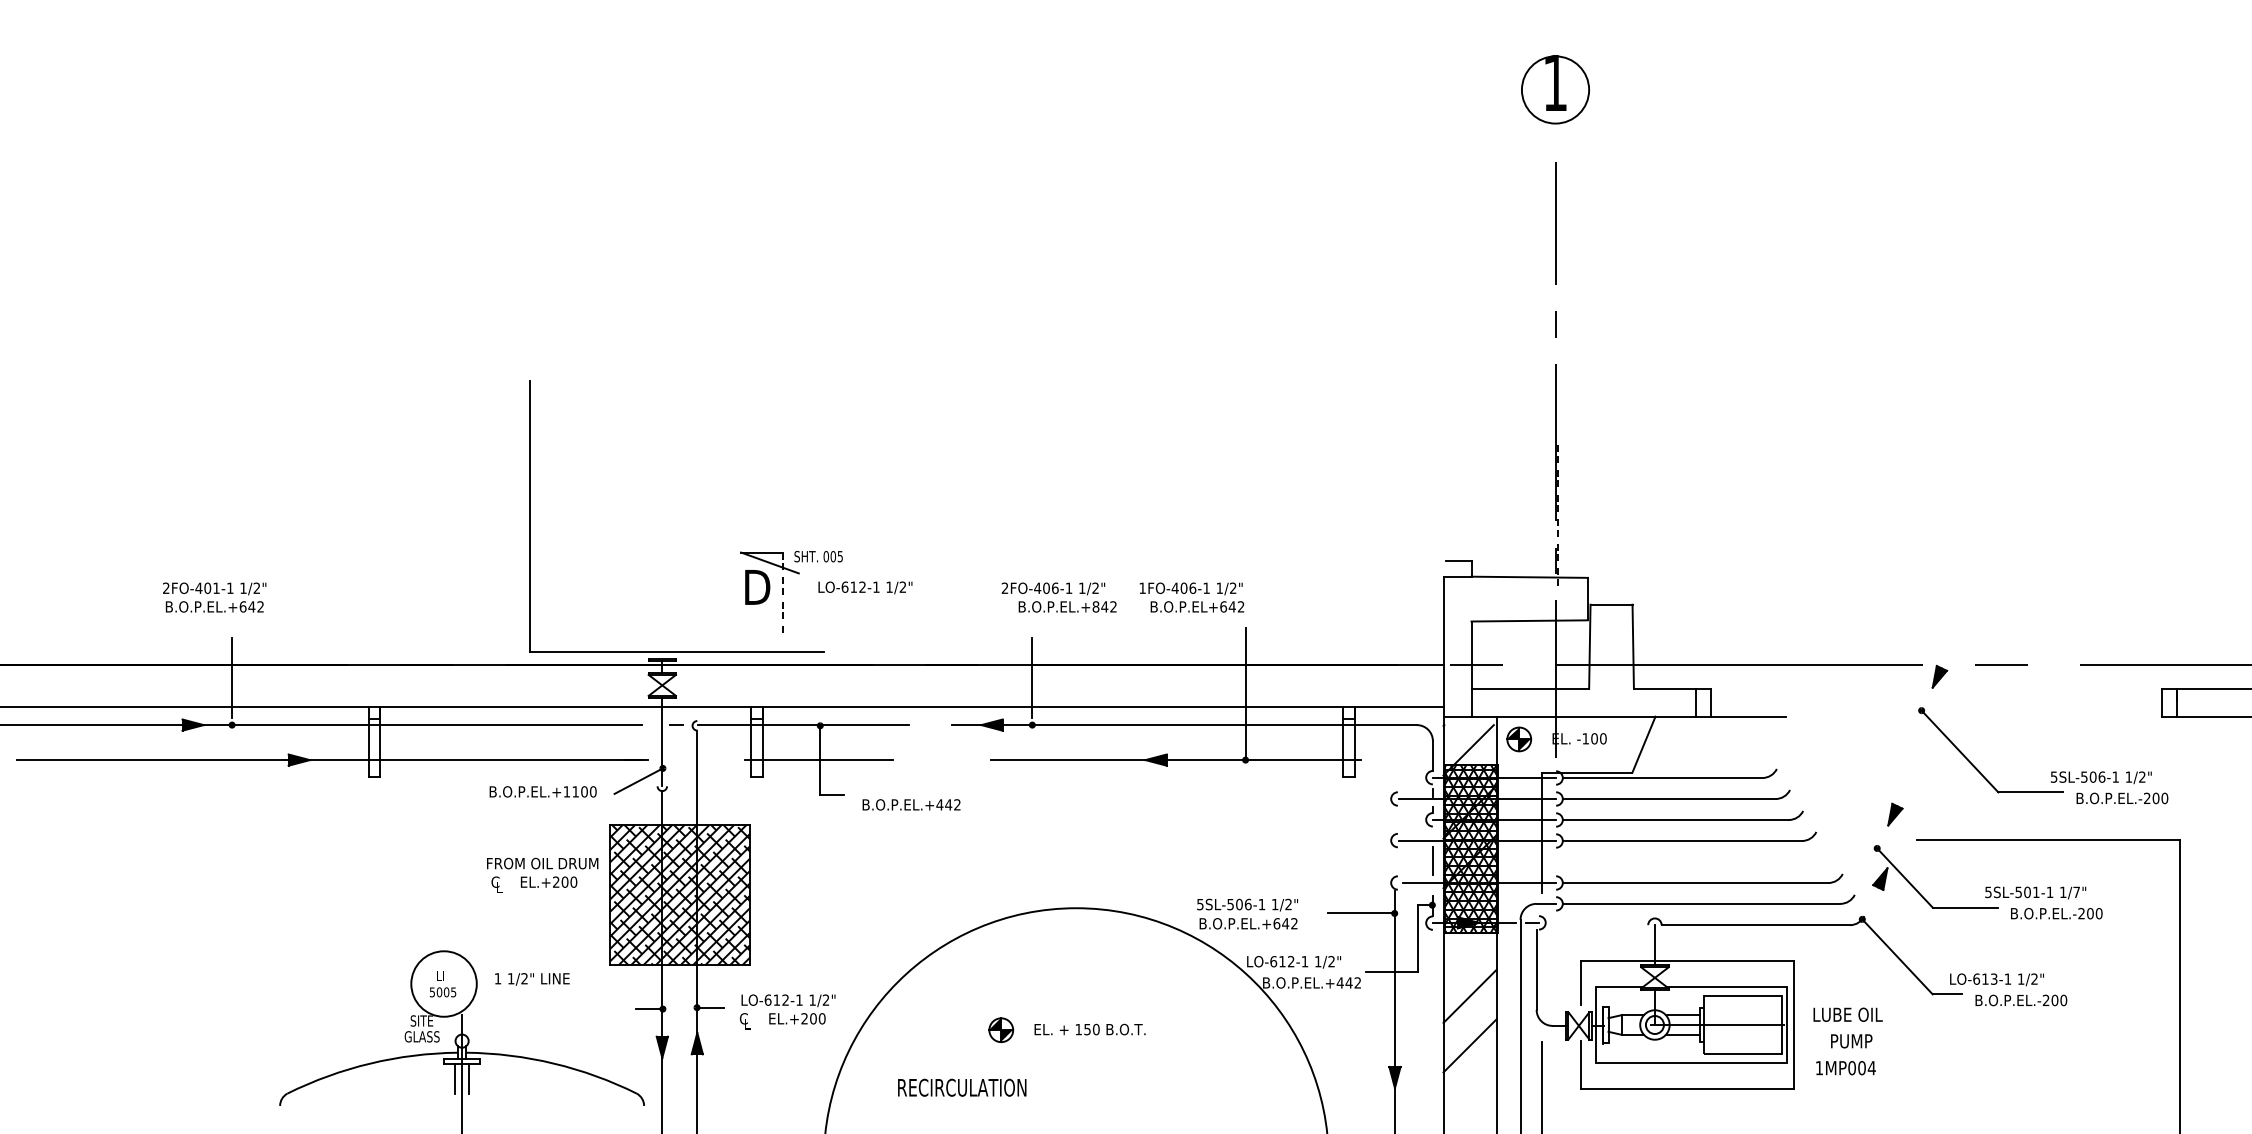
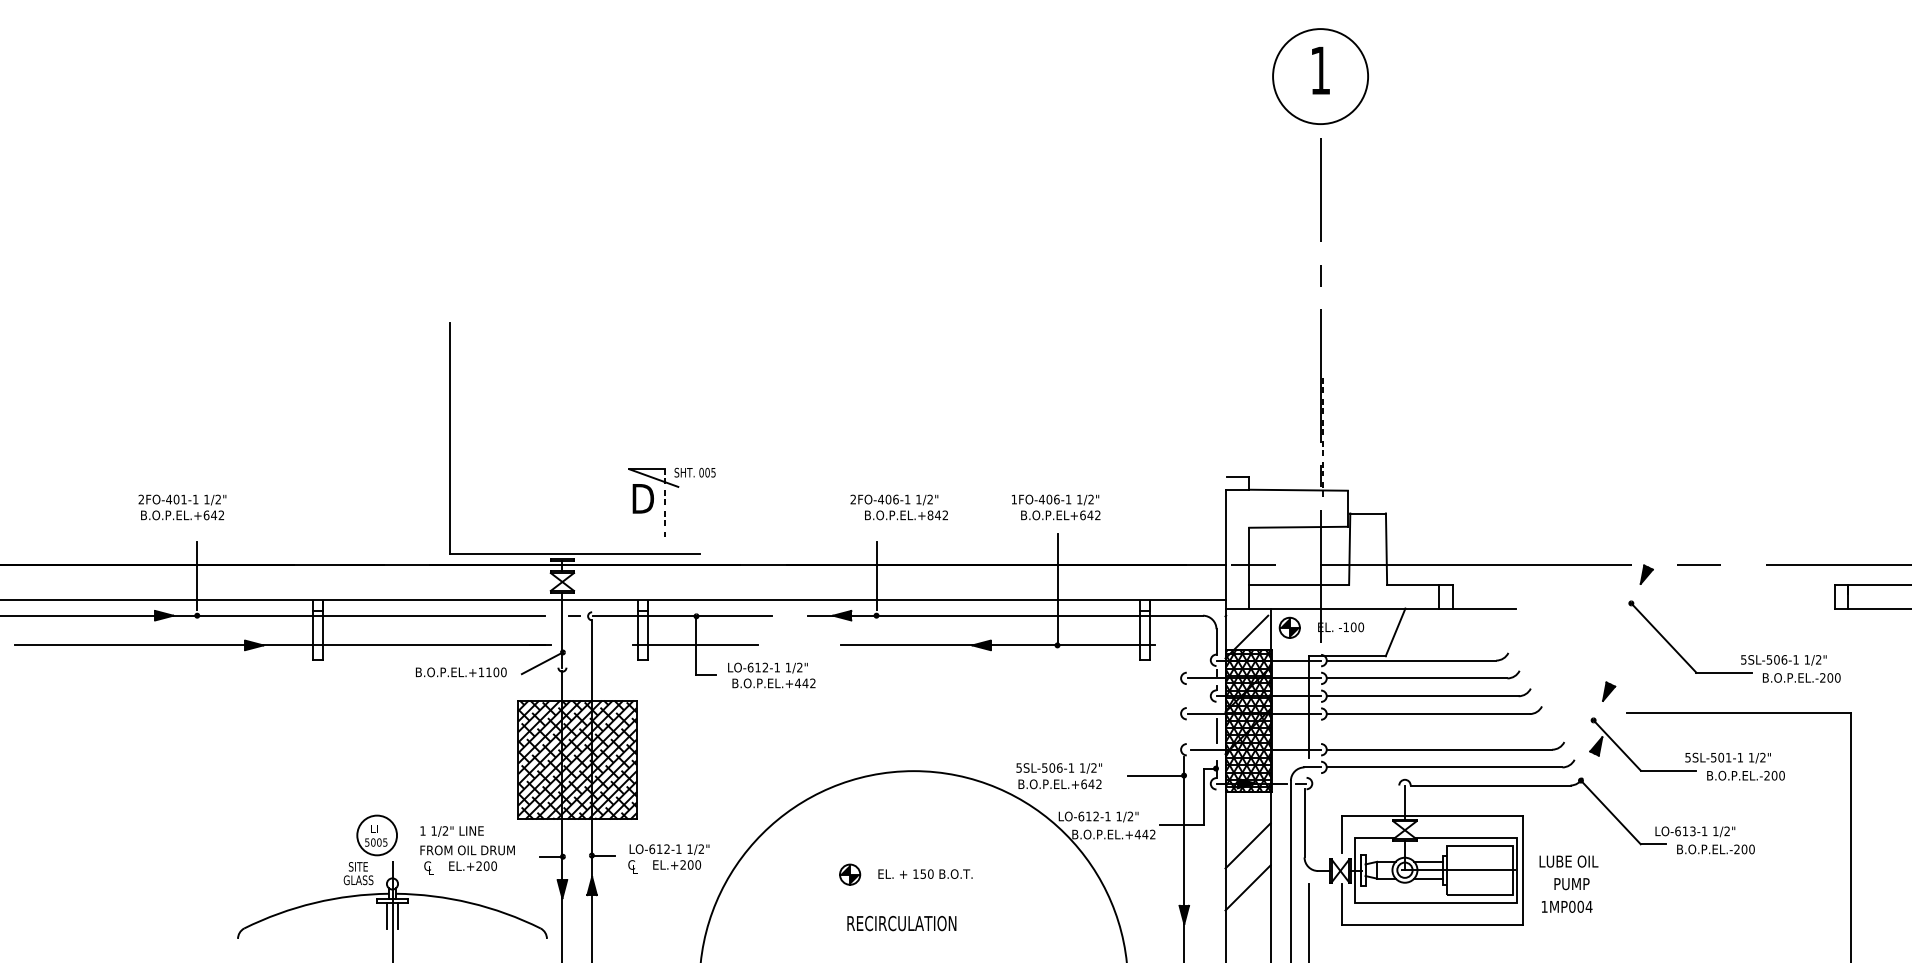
circle: (1555, 89) -> (1320, 76), size x1.67
text: (865, 587) -> (767, 667), moved
text: (1191, 597) -> (1055, 507), moved
text: (542, 874) -> (467, 859), moved
text: (2076, 891) -> (1762, 756), 1/7" -> 1/2"
circle: (443, 983) -> (376, 835), size x0.71
text: (962, 1087) -> (902, 923), moved

